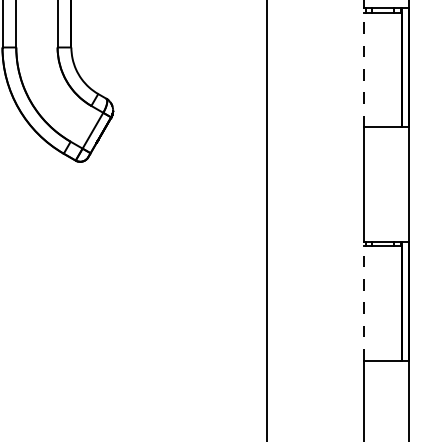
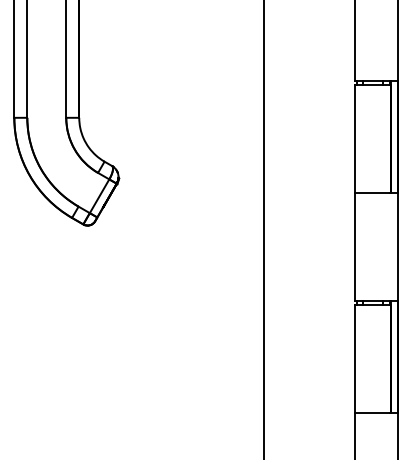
line: (363, 70) -> (354, 139), dashed -> solid
line: (363, 303) -> (354, 359), dashed -> solid

